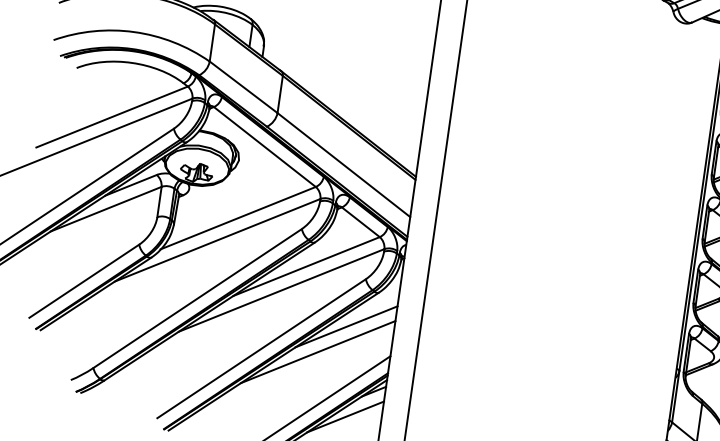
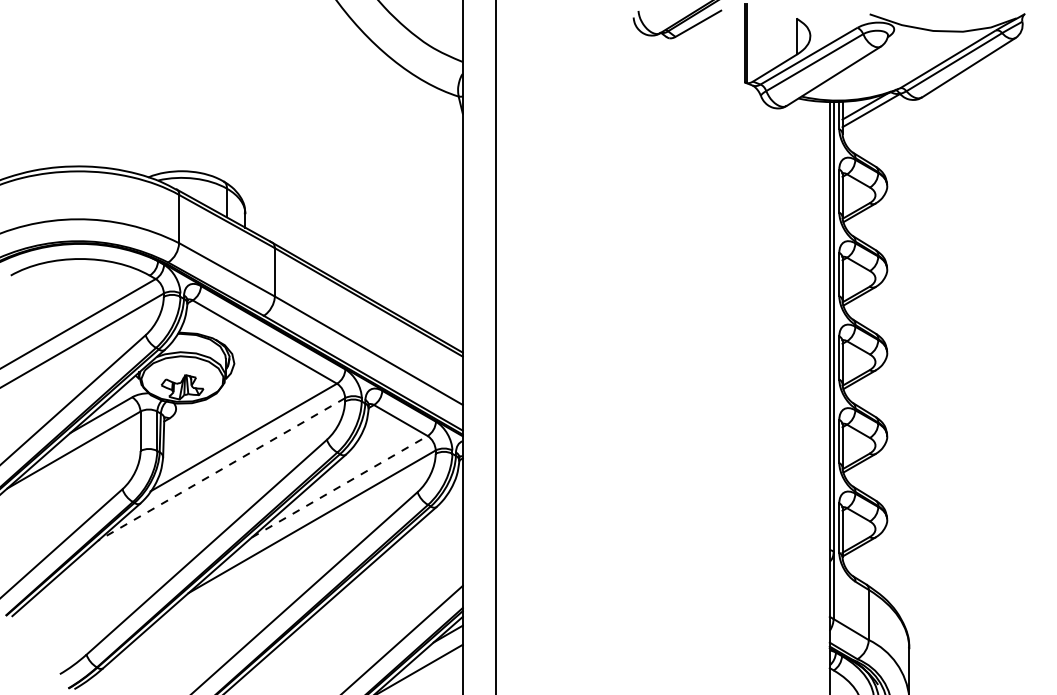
line: (217, 240) -> (221, 469), solid -> dashed
line: (306, 266) -> (339, 486), solid -> dashed
line: (346, 326) -> (401, 556), removed
line: (317, 351) -> (369, 593), removed

